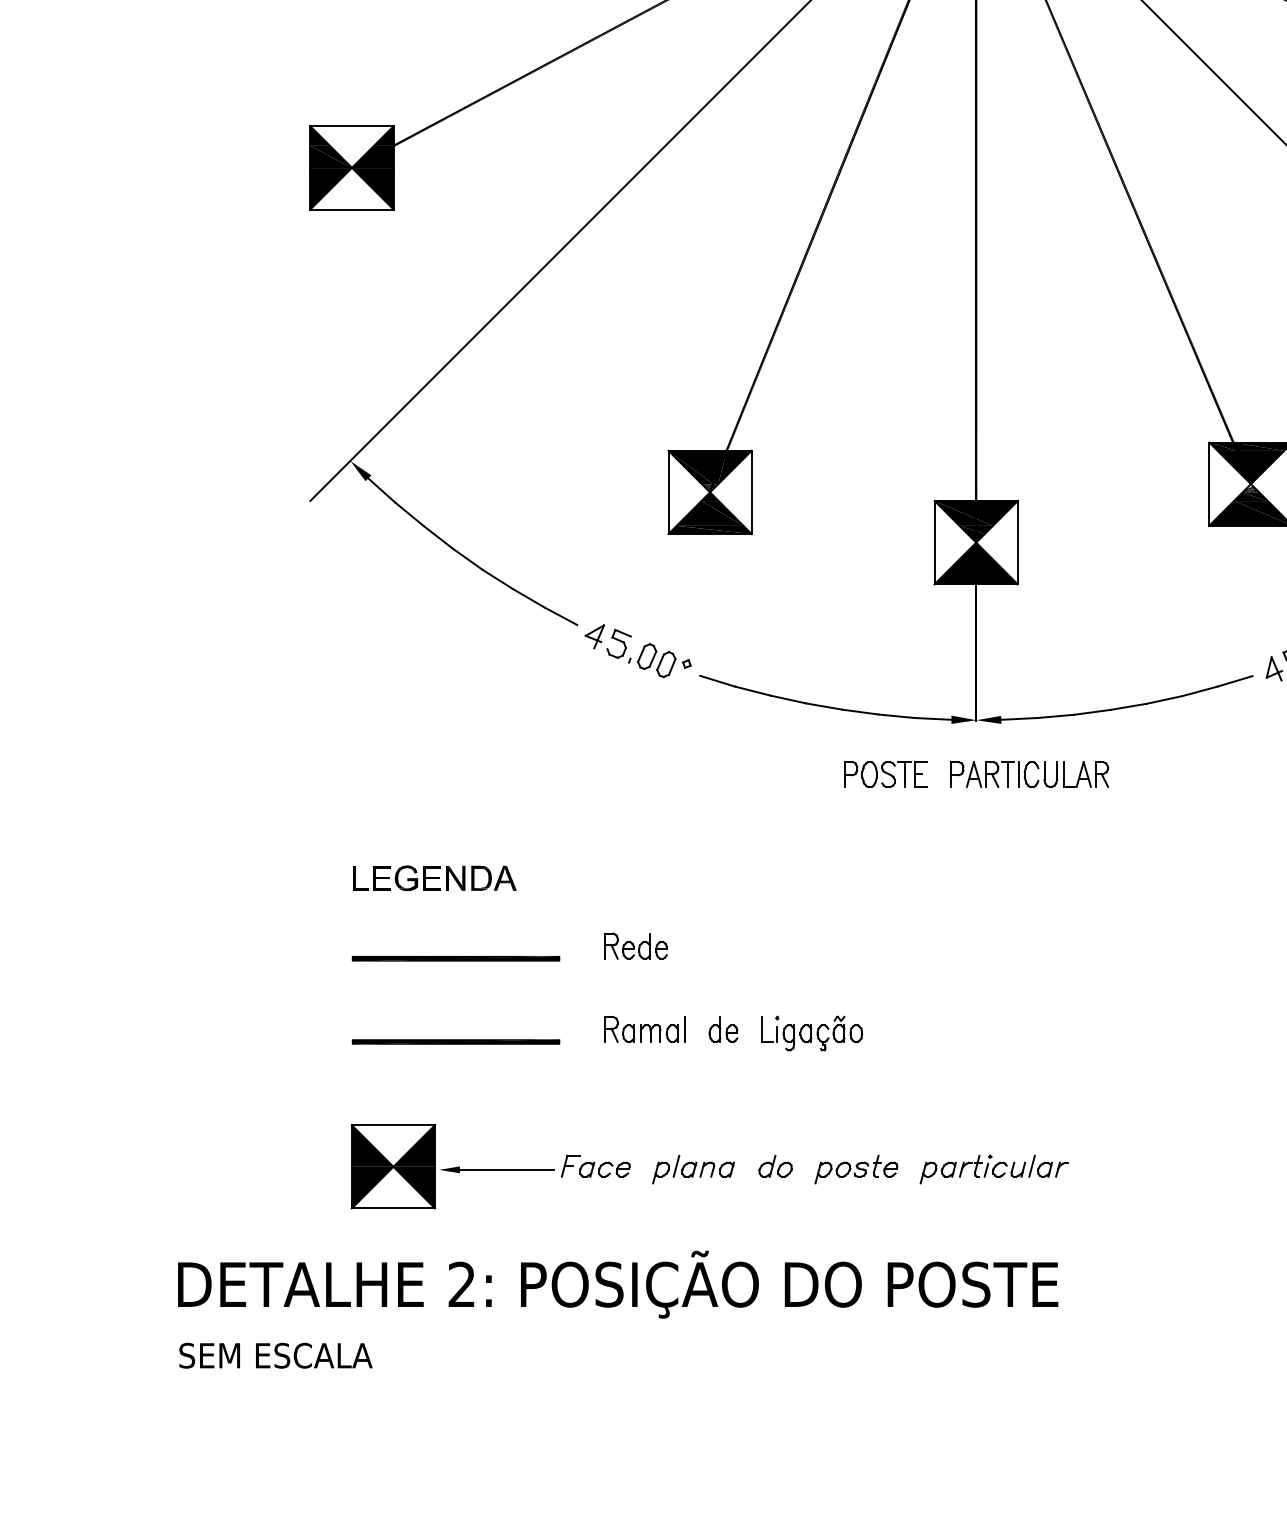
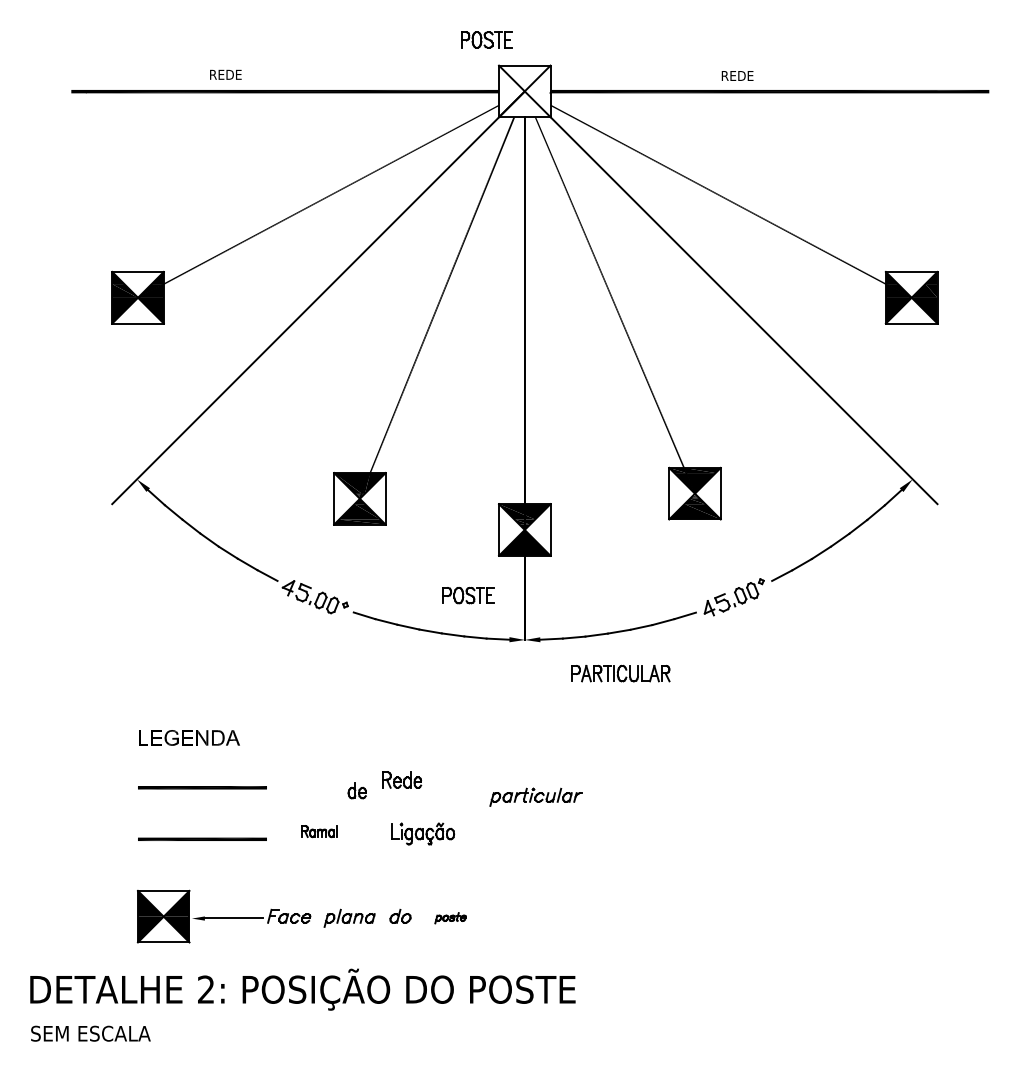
part: (885, 774) -> (468, 595), moved
part: (1029, 774) -> (620, 673), moved
part: (636, 945) -> (402, 779), moved
part: (644, 1029) -> (319, 831), size x0.7
part: (722, 1029) -> (356, 790), moved
part: (856, 1168) -> (450, 917), size x0.6
part: (993, 1168) -> (535, 796), moved

